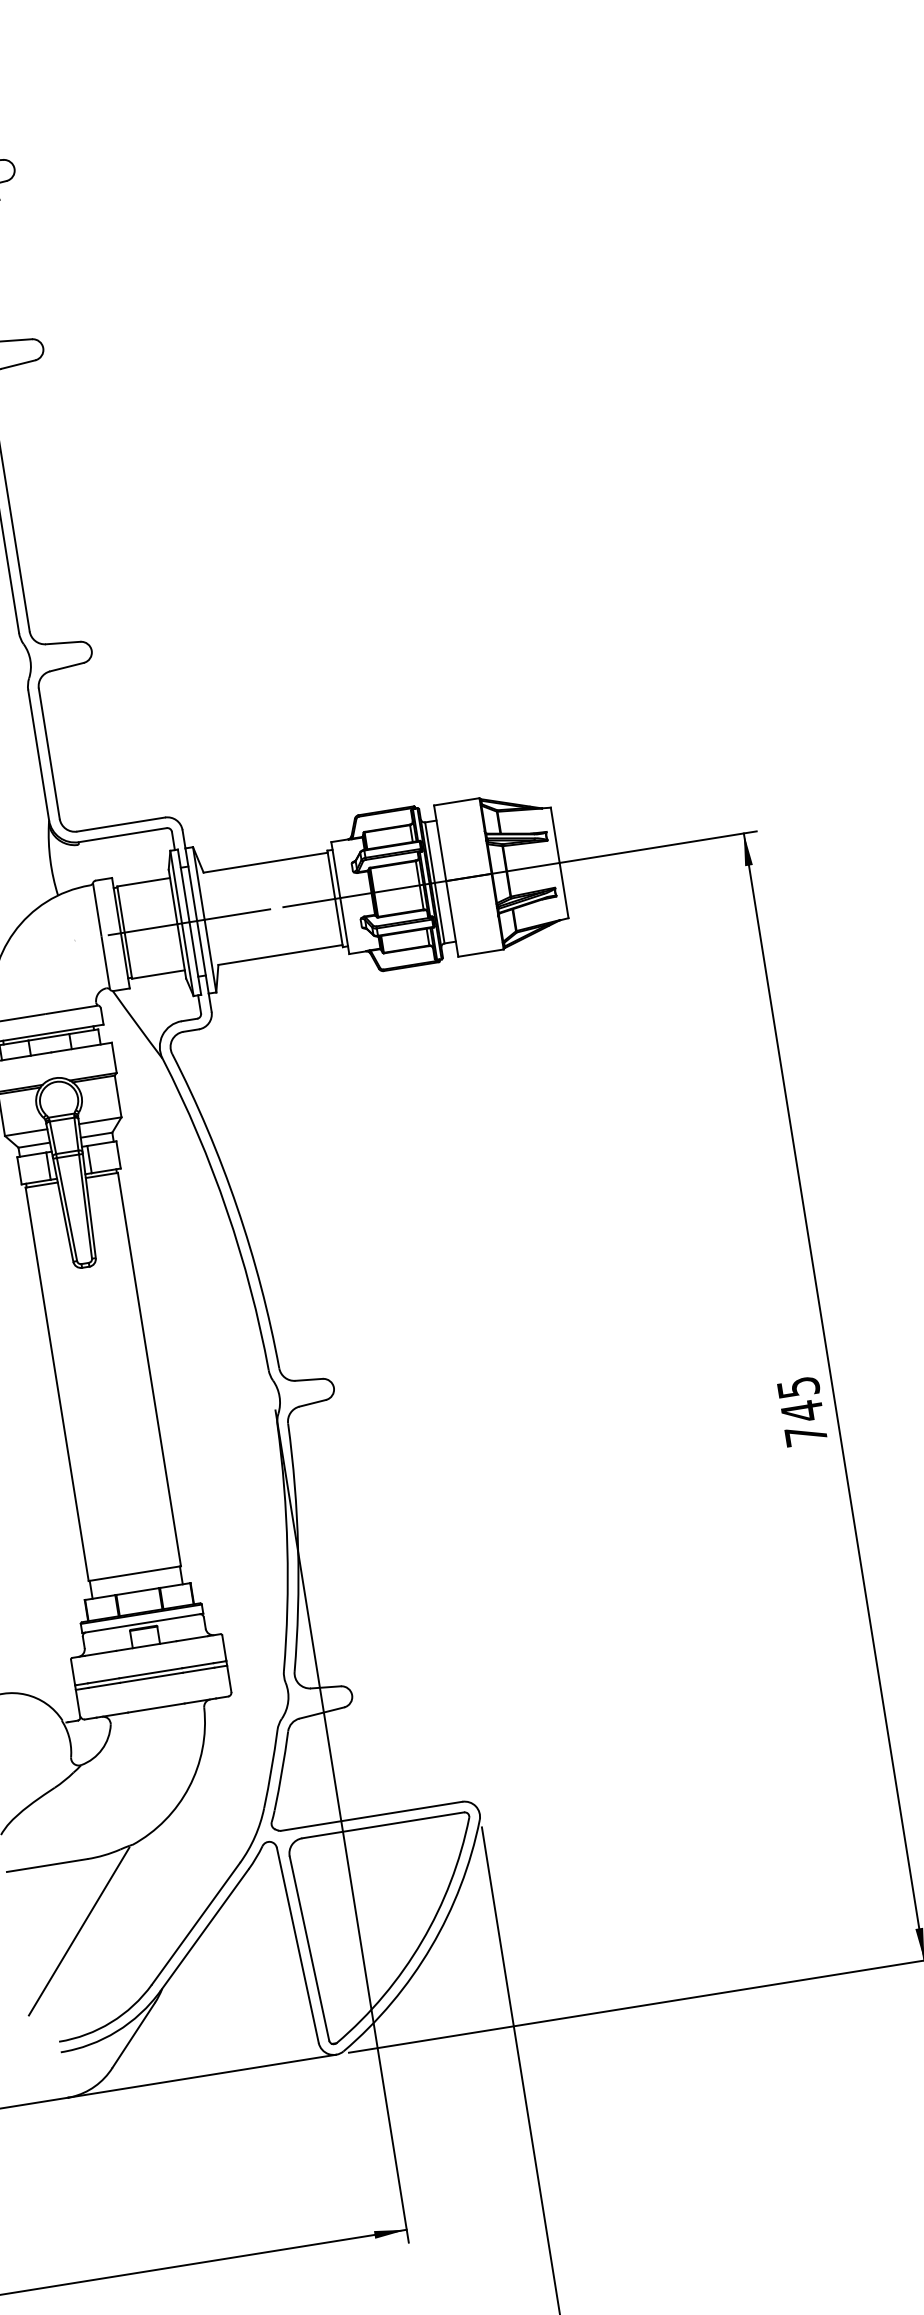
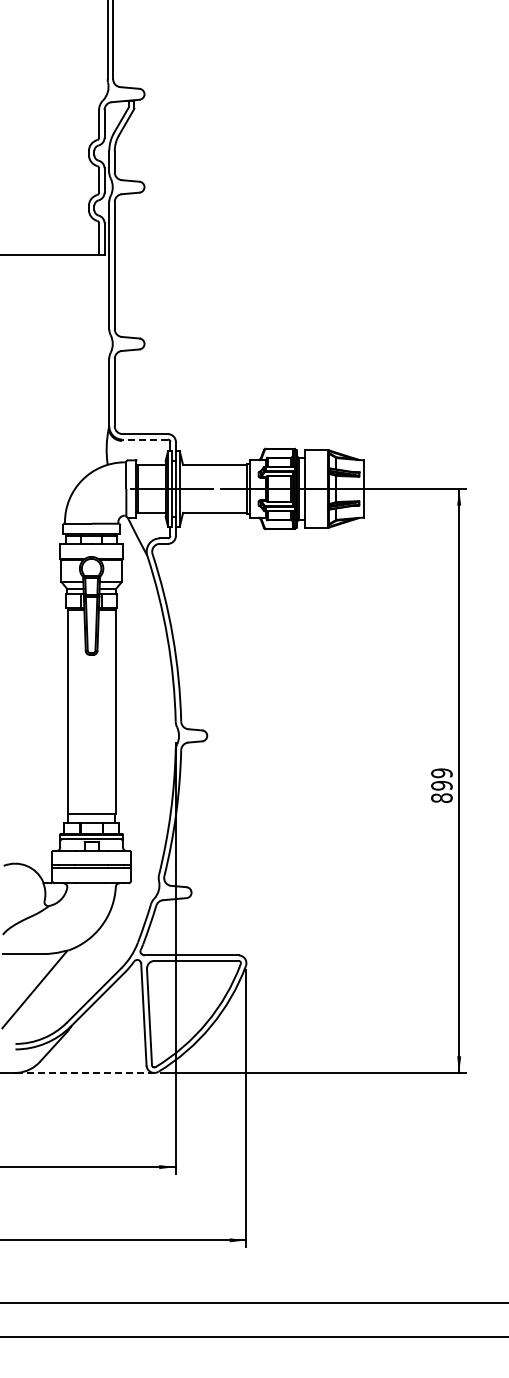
line: (123, 834) -> (145, 439), solid -> dashed
text: (801, 1411) -> (441, 785), 745 -> 899
line: (203, 2075) -> (85, 1072), solid -> dashed

